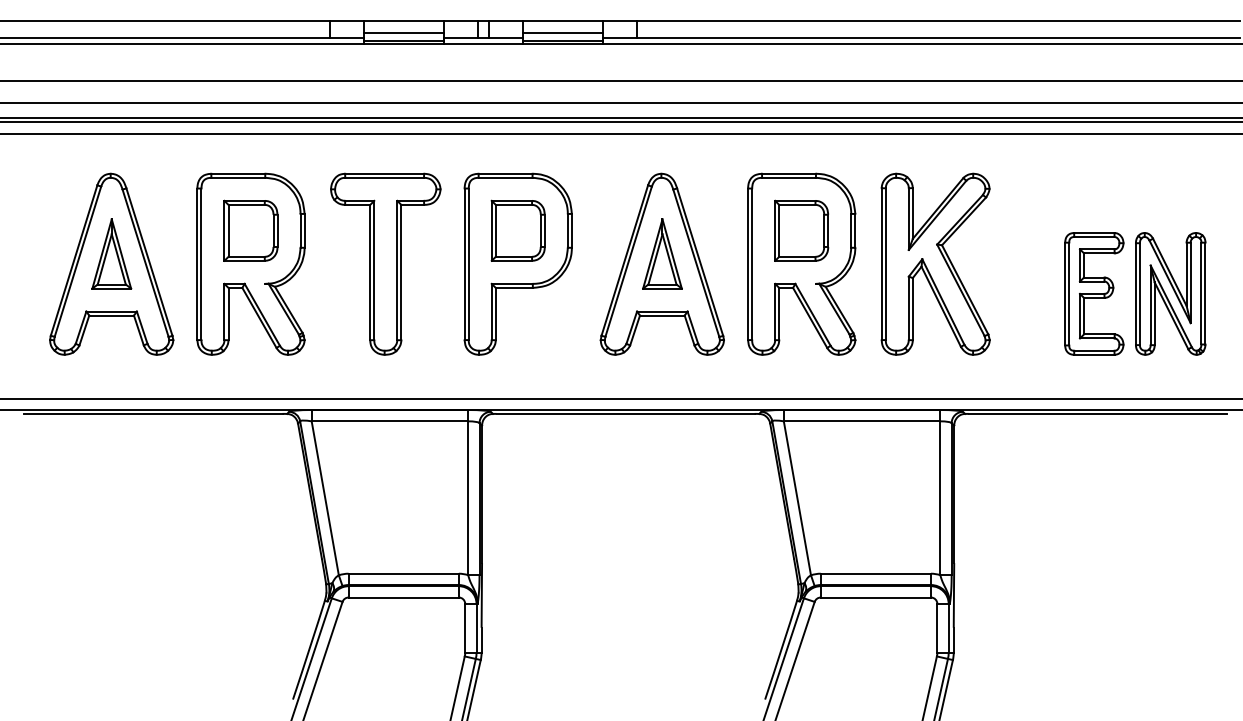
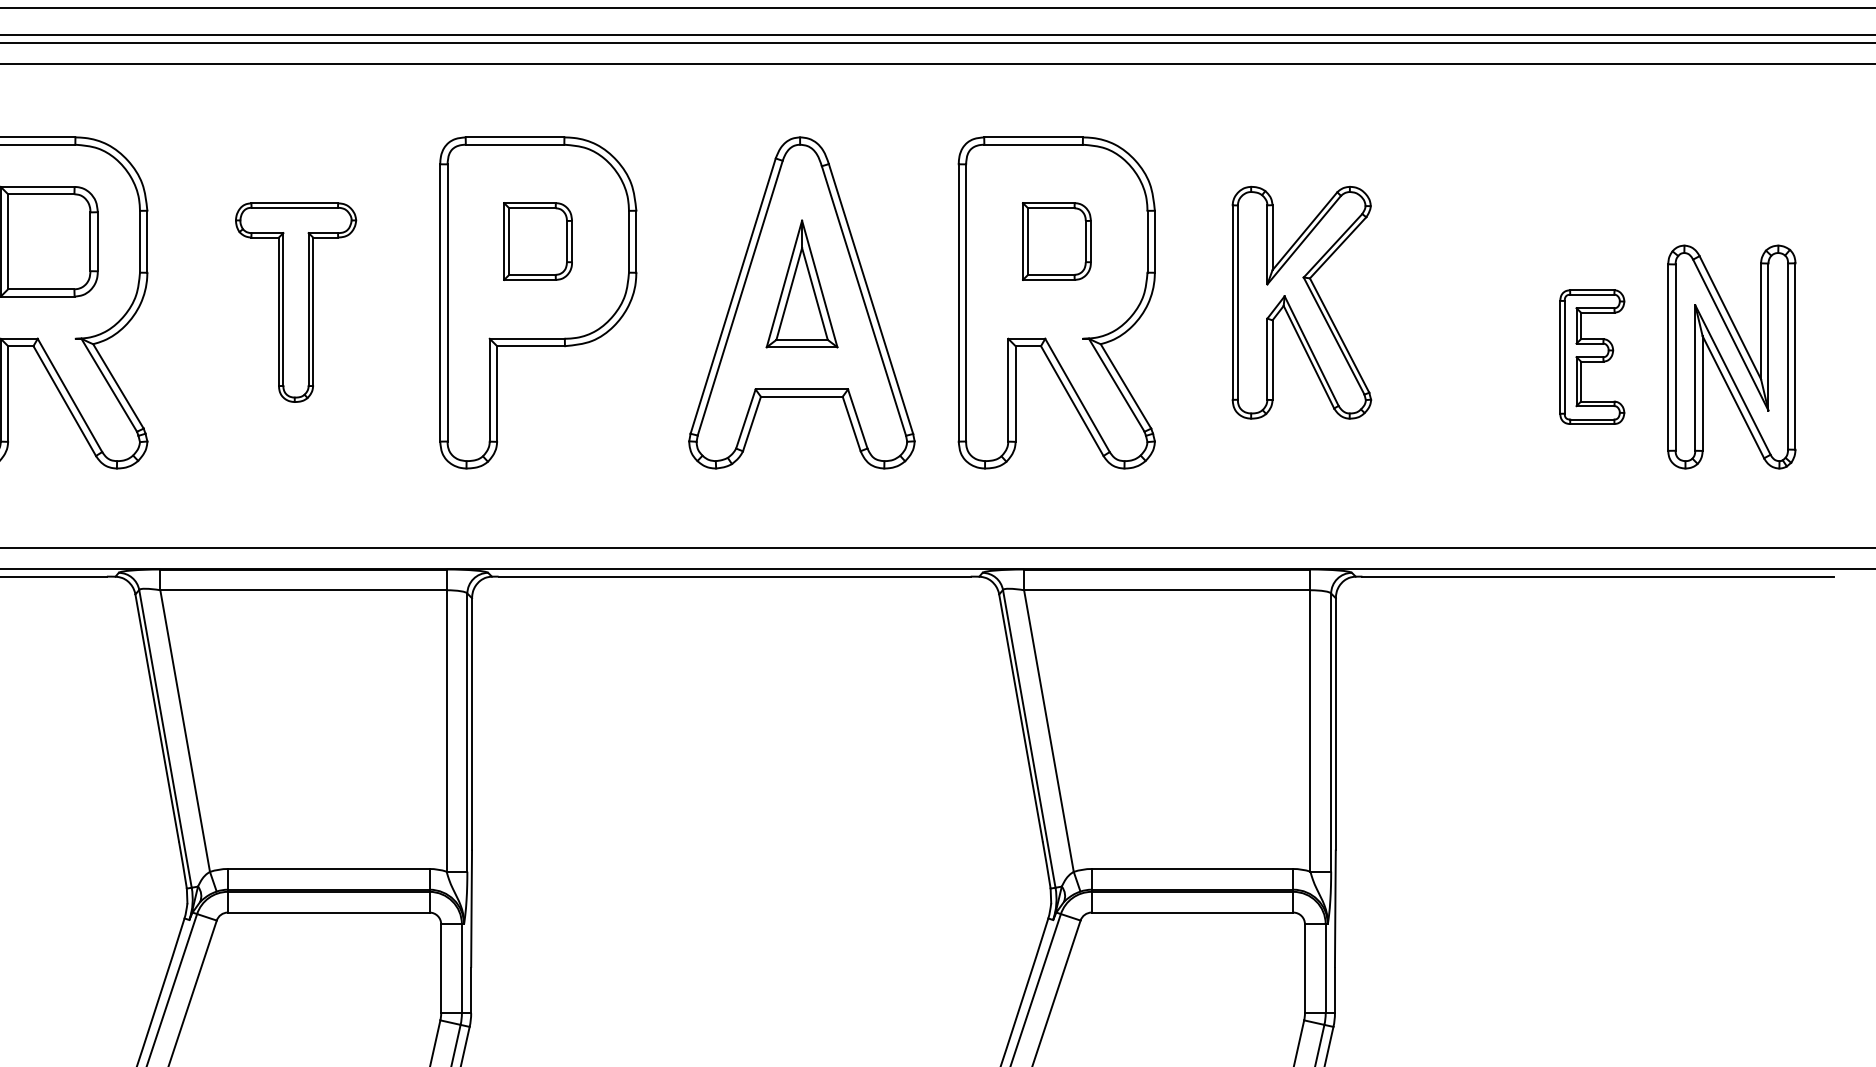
part: (517, 230) -> (536, 241), size x0.7
part: (801, 230) -> (1056, 241), size x0.7
part: (385, 263) -> (295, 301), size x0.6
part: (935, 263) -> (1301, 301), size x0.7
part: (1094, 293) -> (1592, 356), size x0.6

